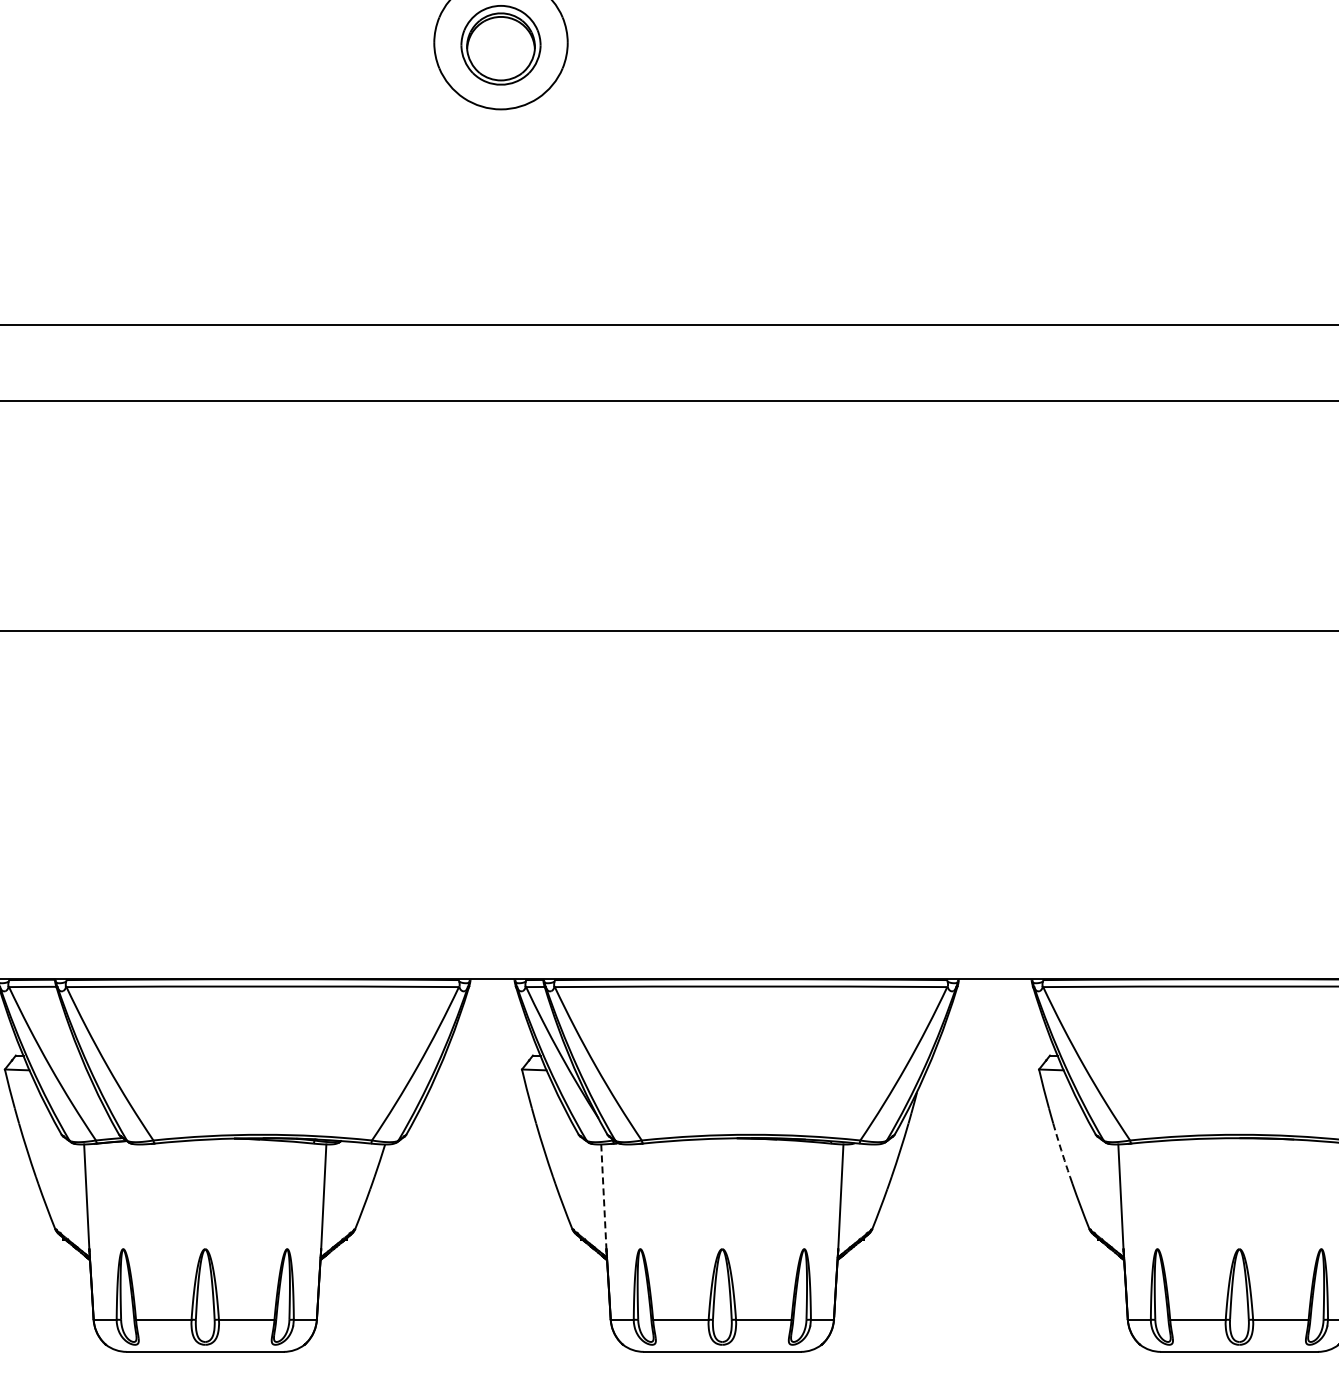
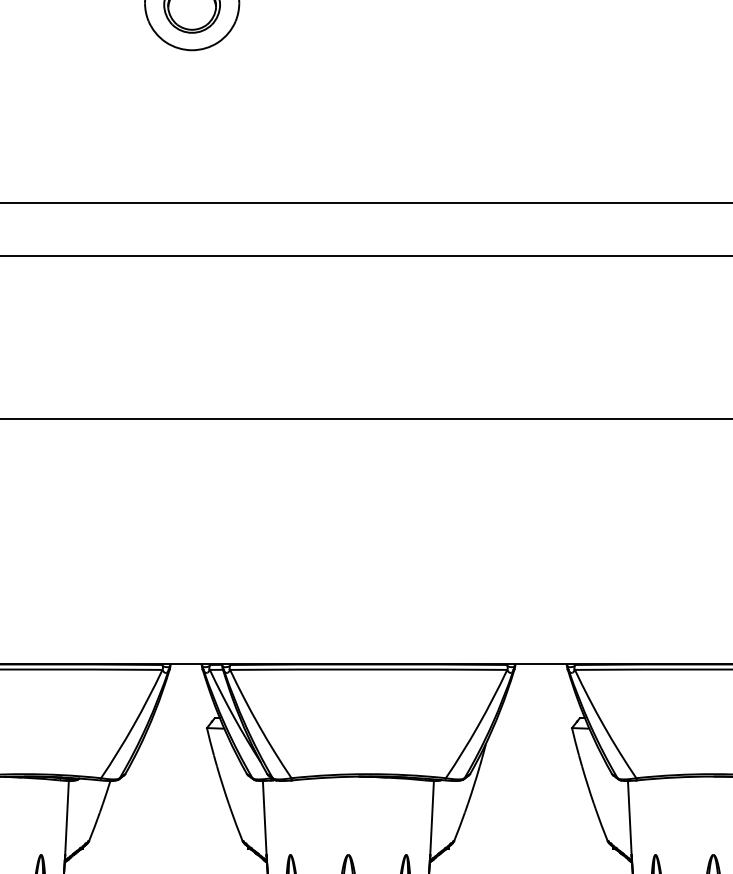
arc: (1061, 1150) -> (587, 785), dashed -> solid
line: (603, 1197) -> (264, 818), dashed -> solid

